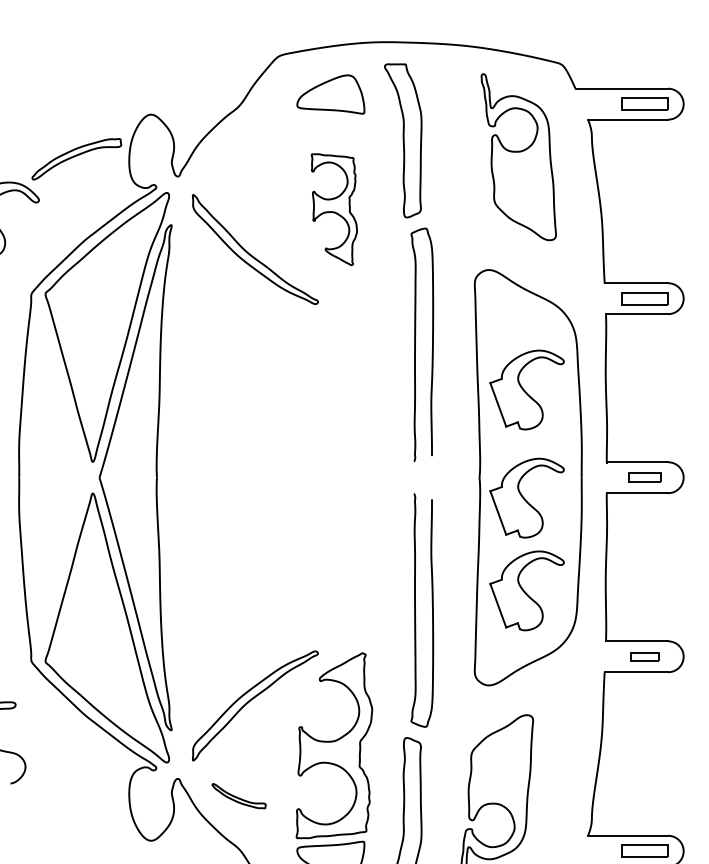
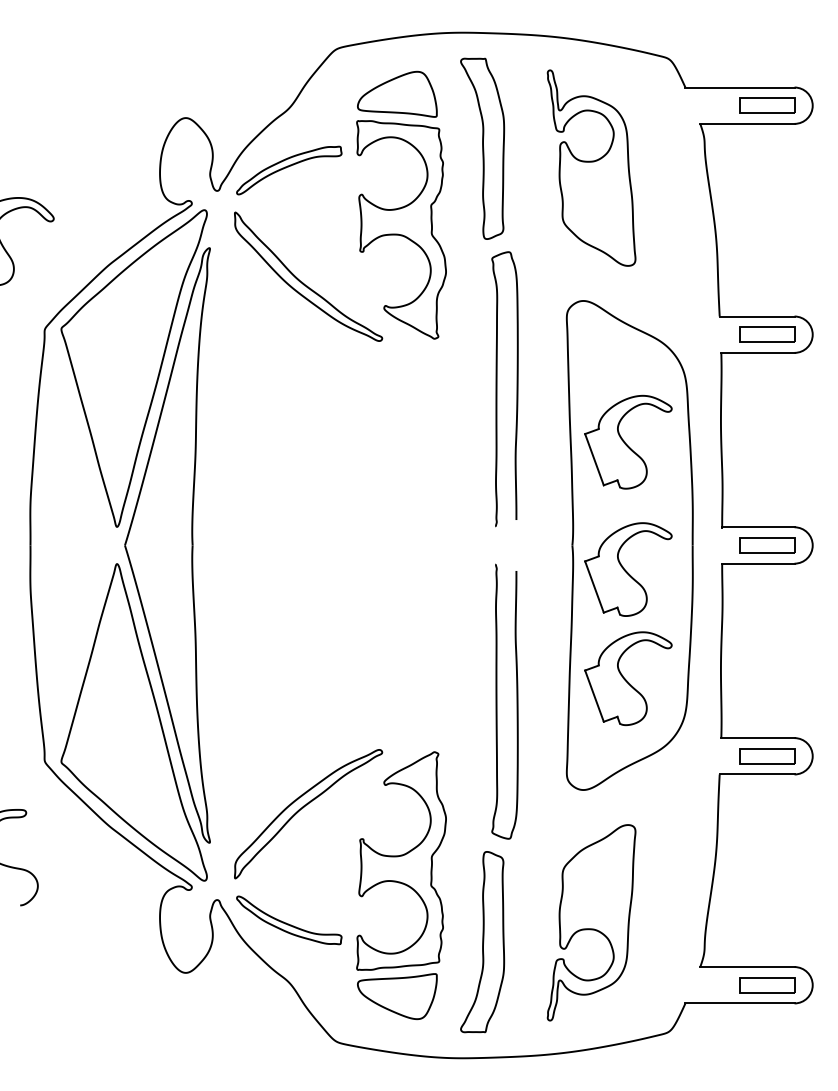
part: (518, 156) -> (591, 167), moved
part: (77, 159) -> (289, 170), moved
part: (334, 209) -> (401, 229), size x1.67
part: (645, 477) -> (767, 545), size x1.43
part: (645, 656) -> (767, 756), size x1.67
part: (239, 796) -> (289, 920), size x1.67

